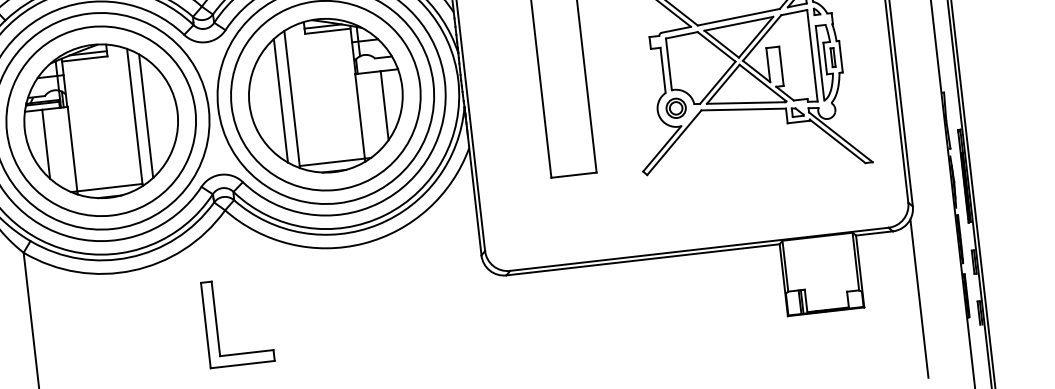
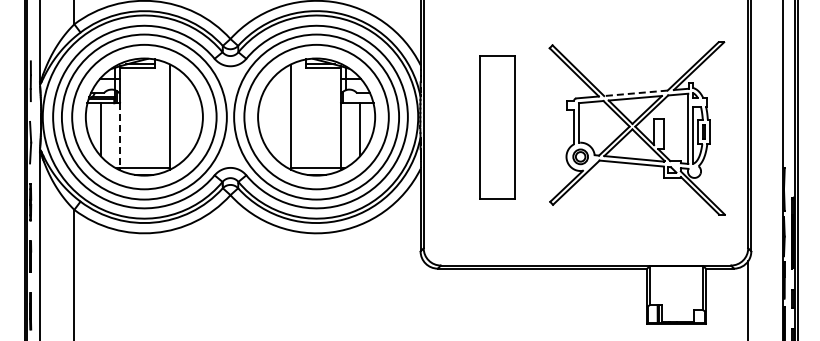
line: (738, 17) -> (635, 93), solid -> dashed
line: (281, 100) -> (282, 116), removed
line: (145, 115) -> (178, 116), removed
line: (72, 150) -> (120, 136), solid -> dashed
part: (216, 324) -> (214, 280), removed

